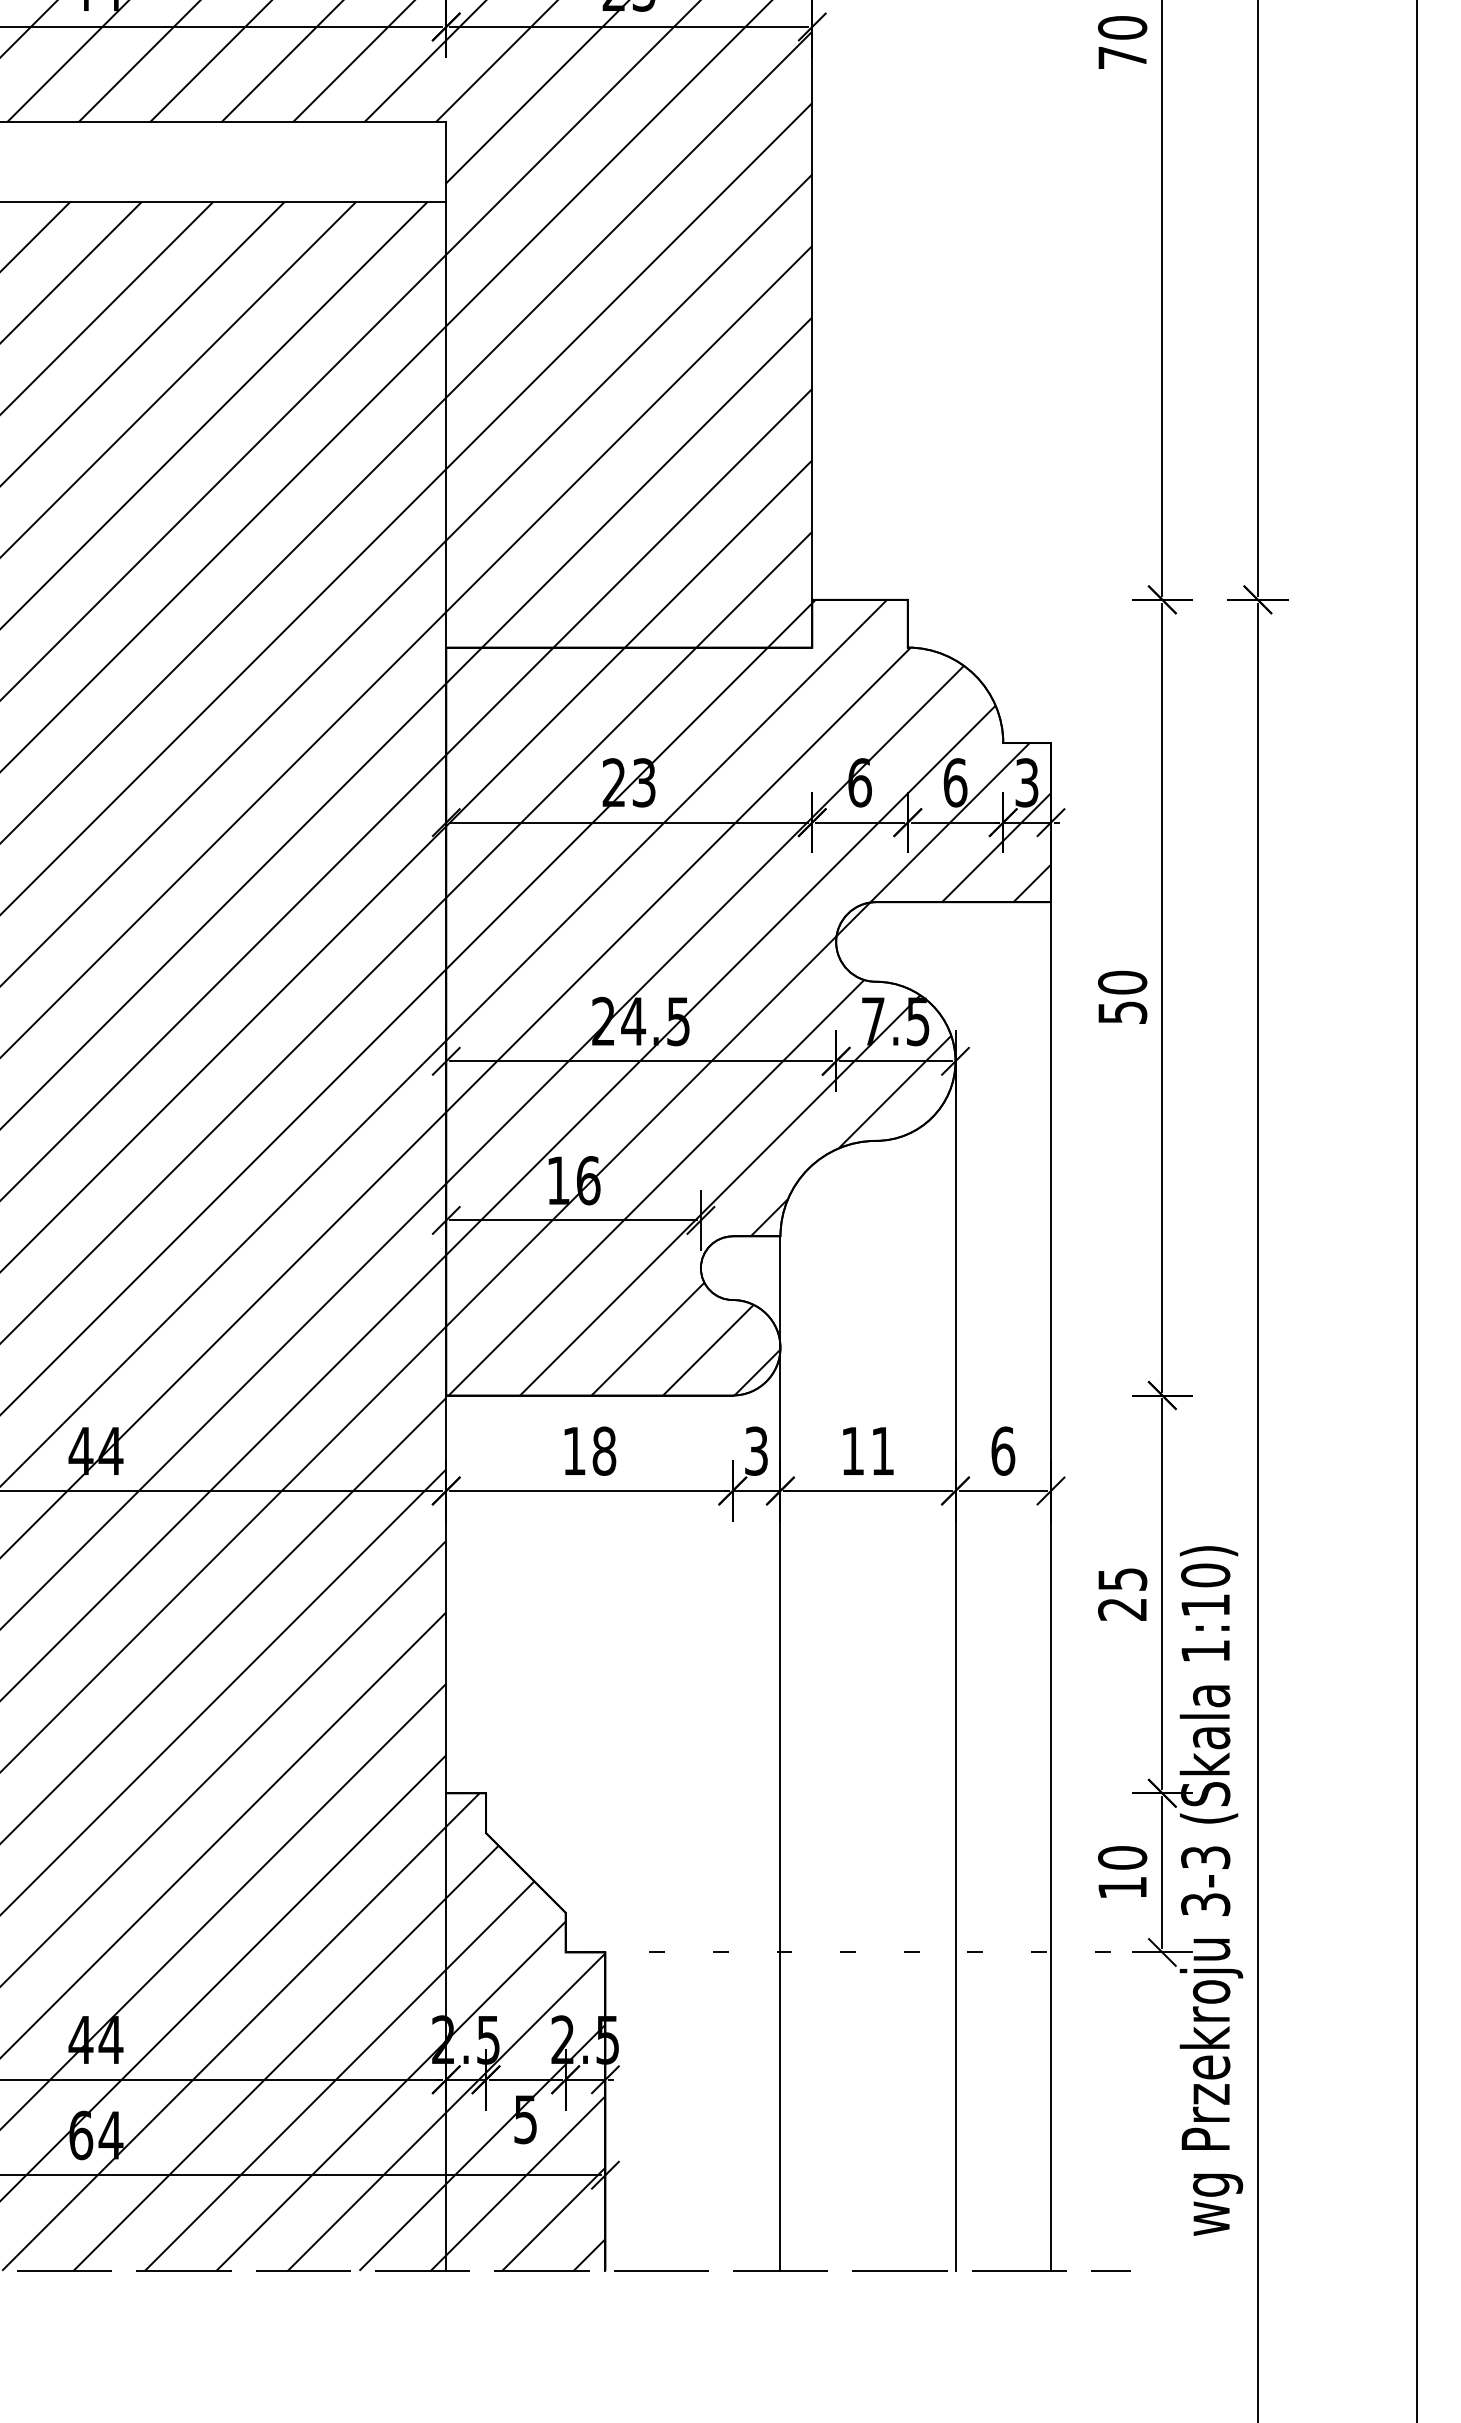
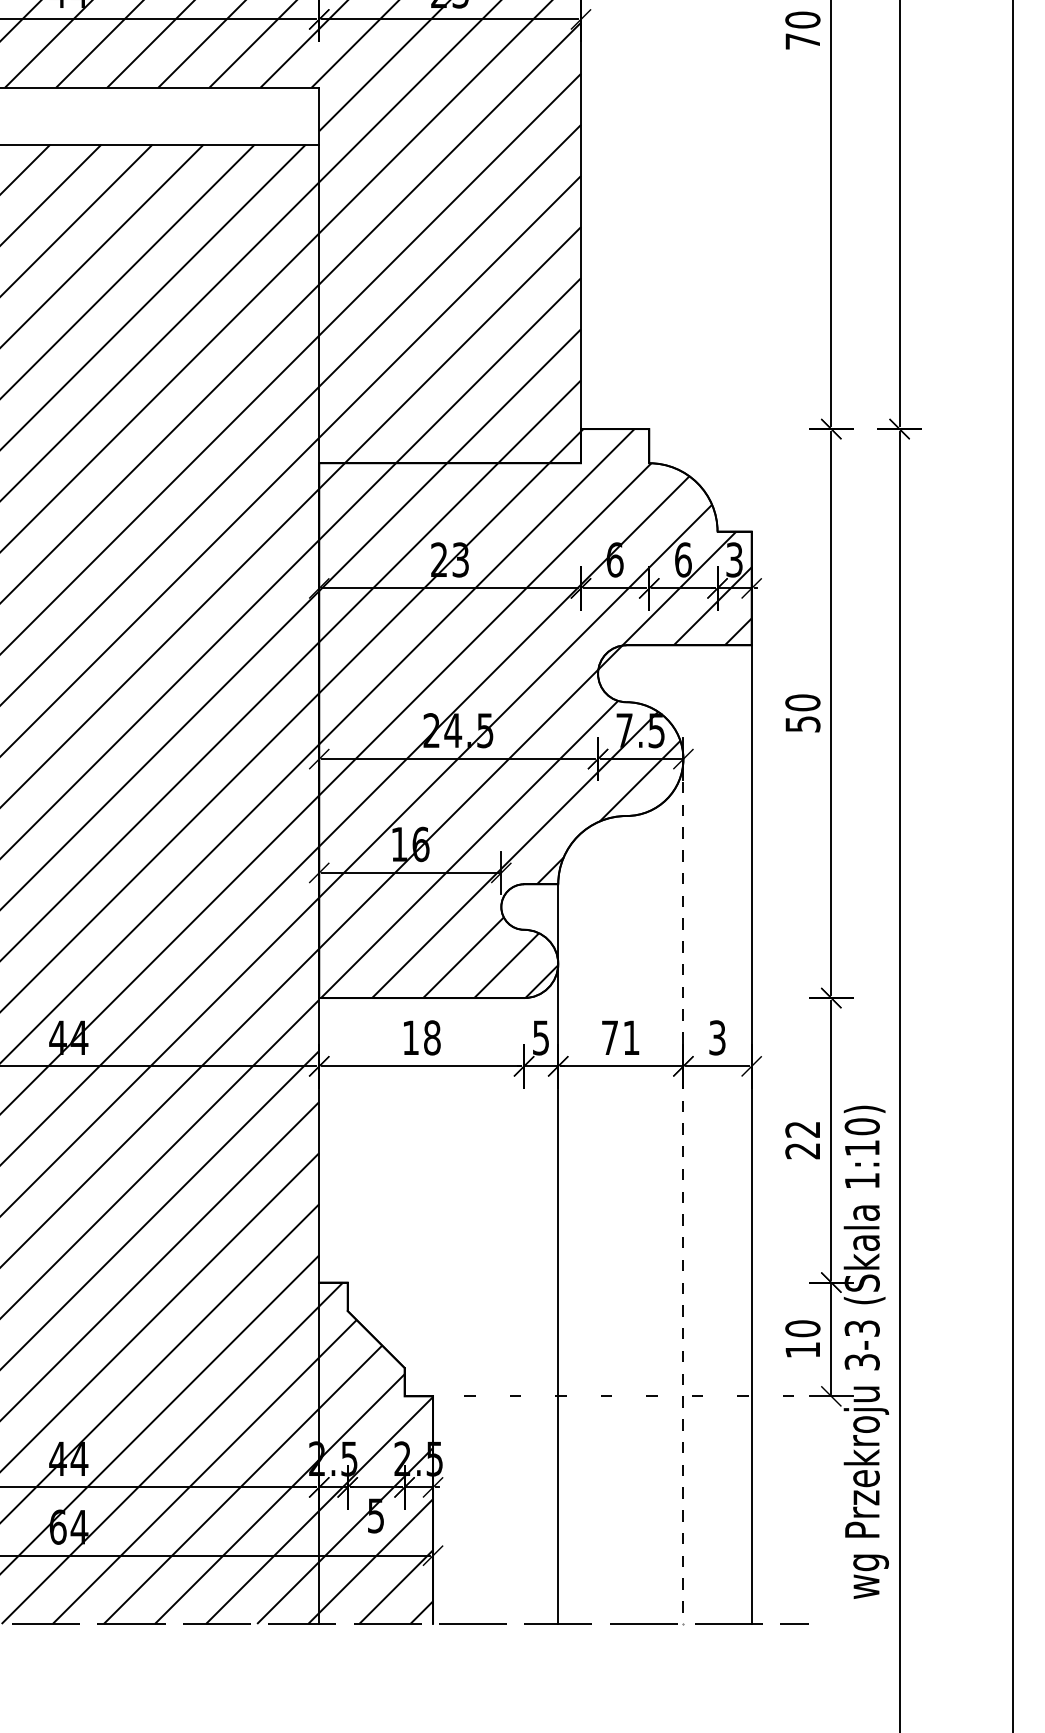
text: (756, 1450) -> (541, 1037), 3 -> 5
text: (852, 1450) -> (609, 1037), 11 -> 71
text: (1003, 1450) -> (717, 1037), 6 -> 3
text: (1122, 1579) -> (802, 1129), 25 -> 22
line: (955, 1666) -> (683, 1191), solid -> dashed

